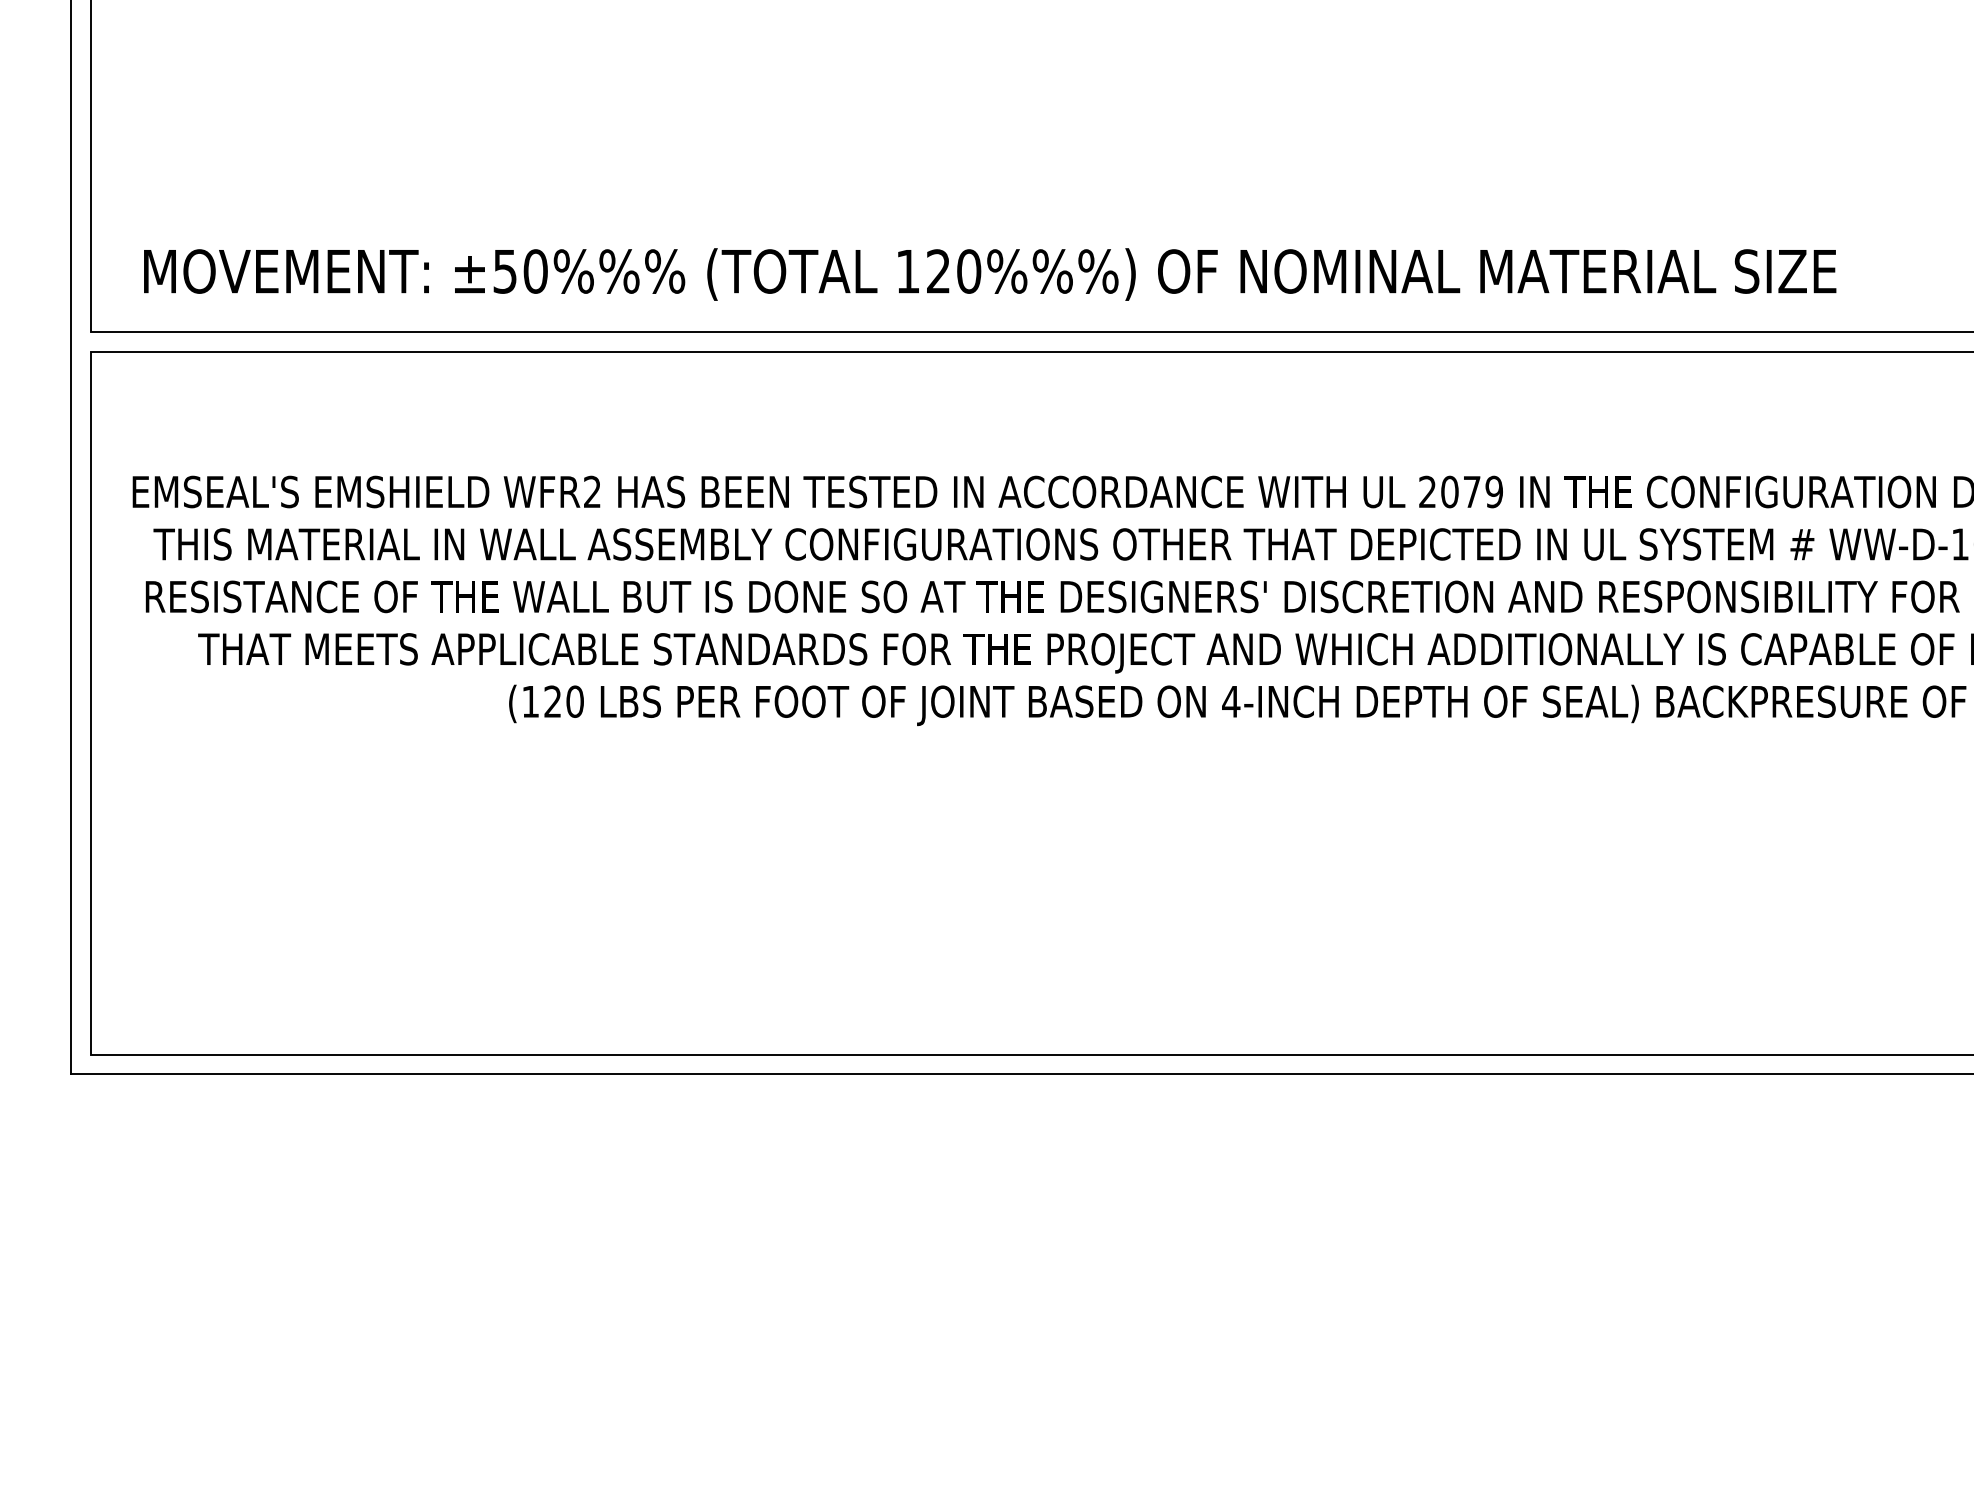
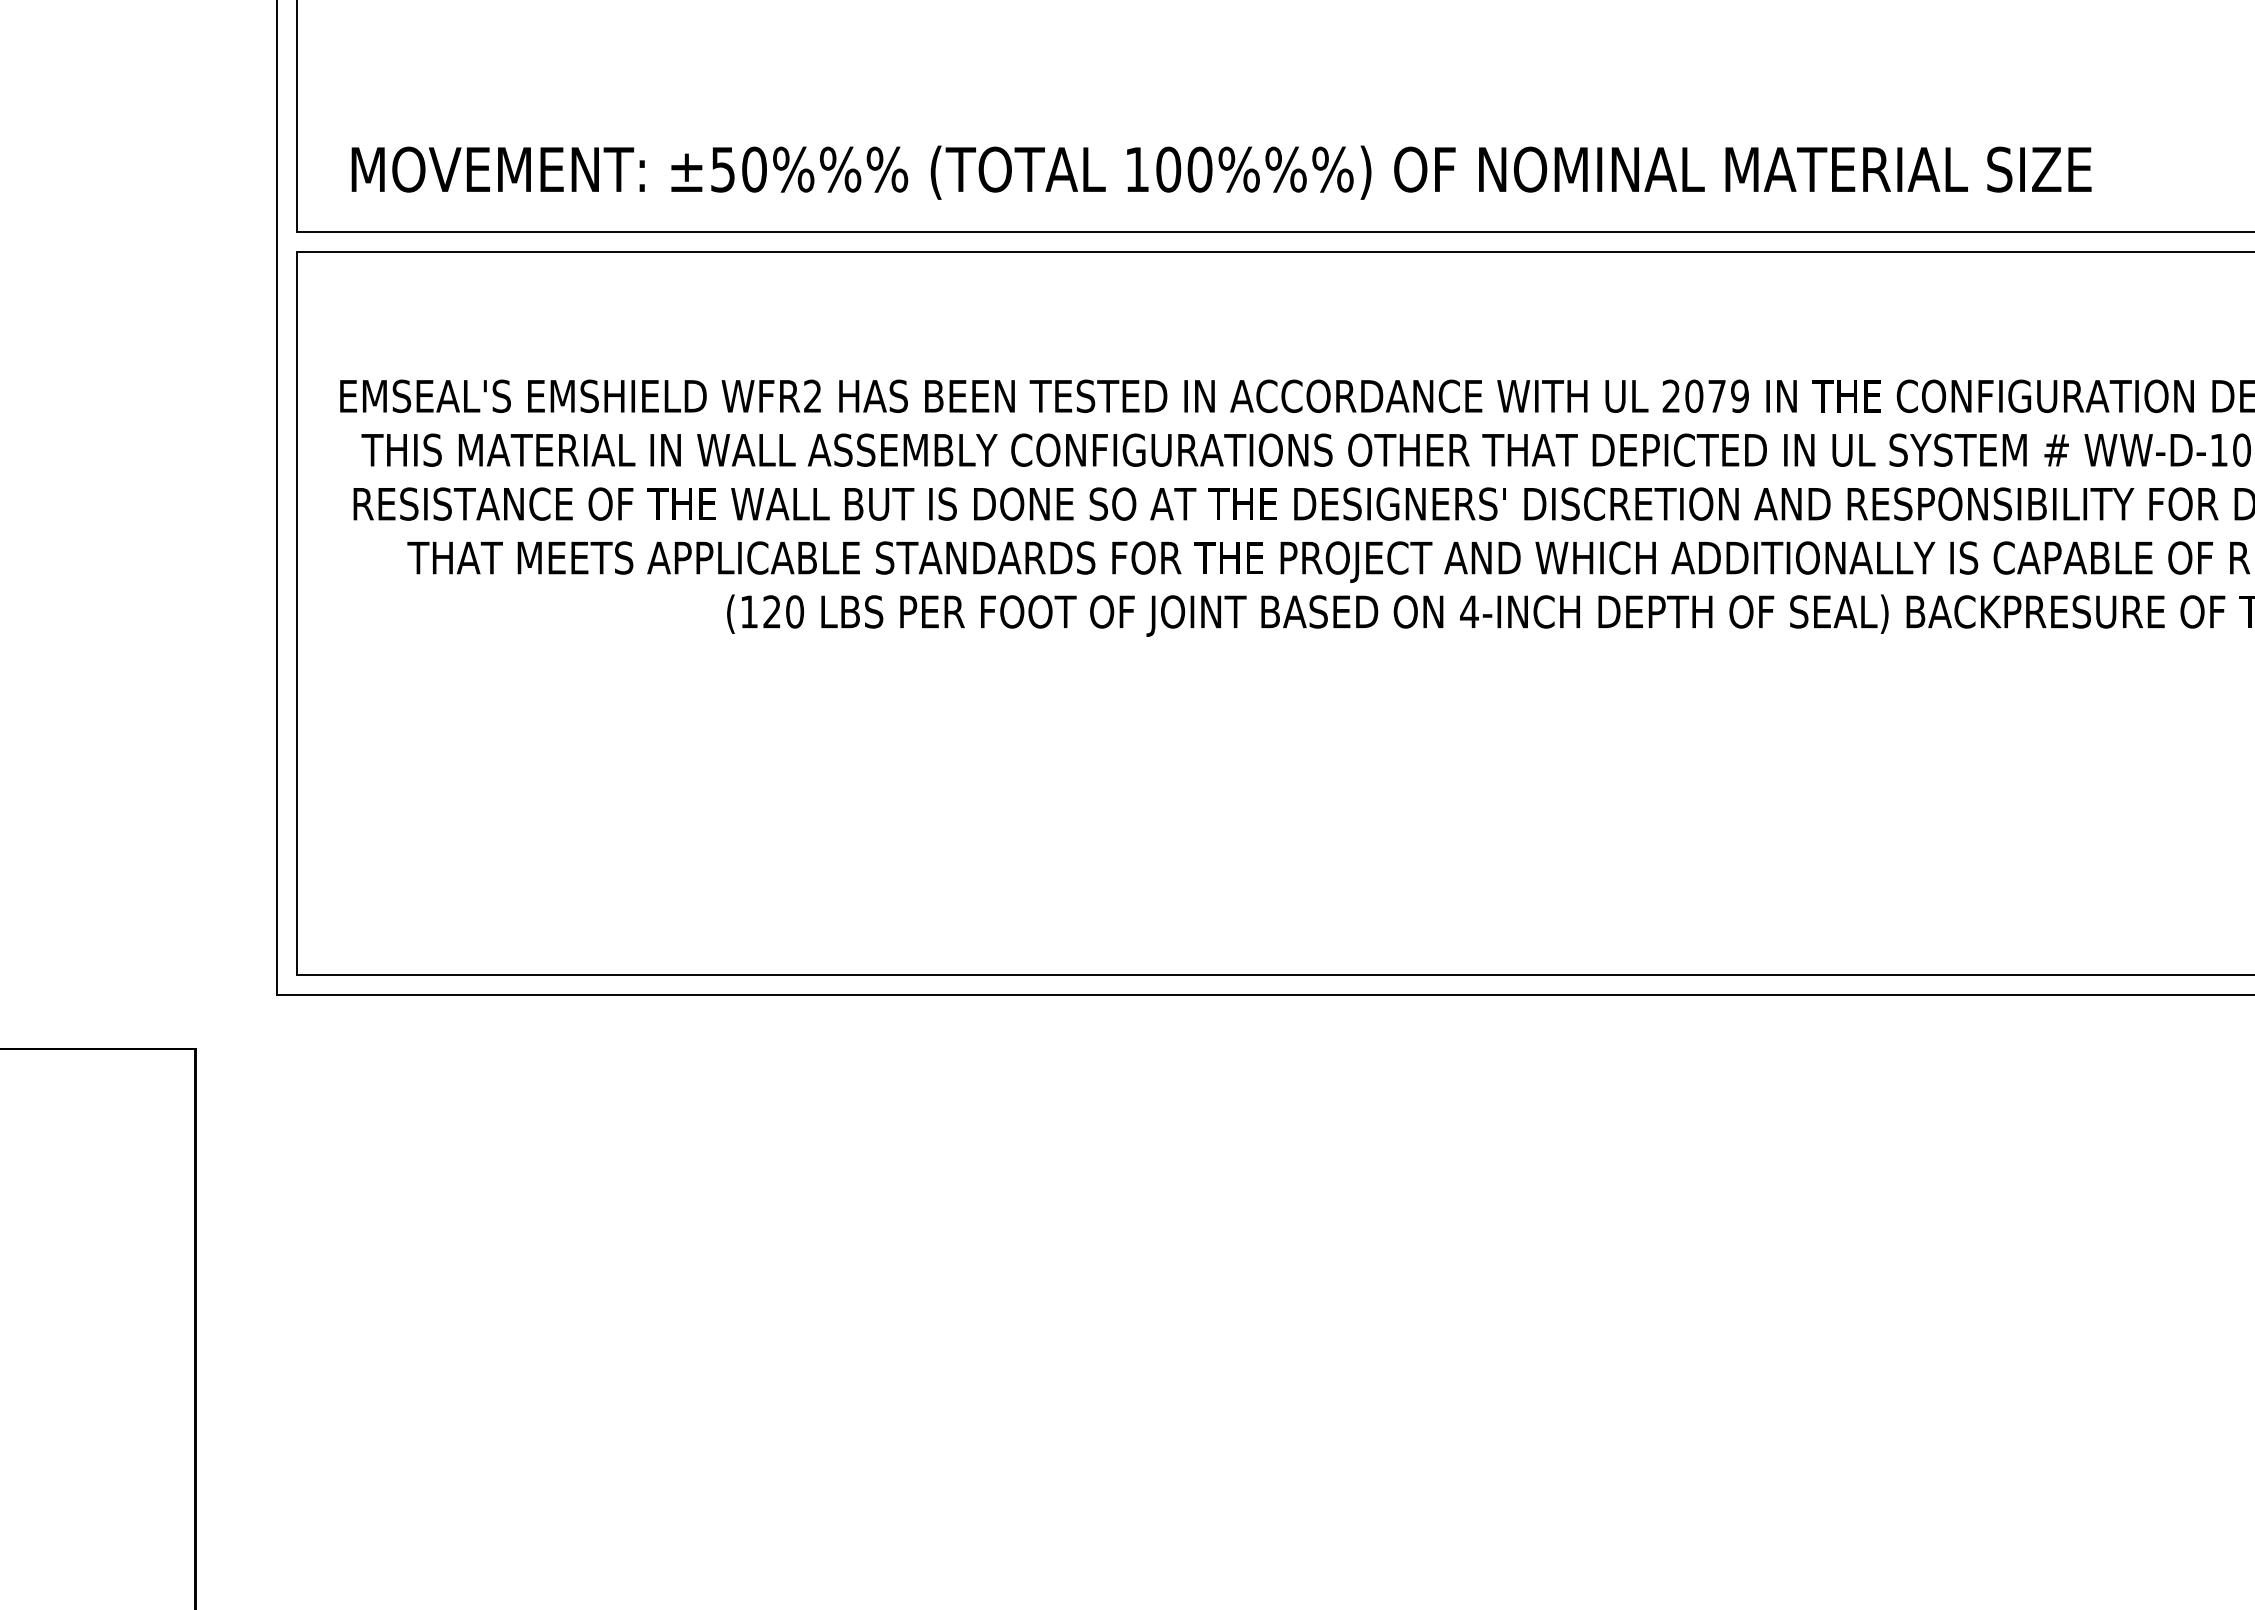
text: (938, 271) -> (1168, 169), 120%%%) -> 100%%%)

